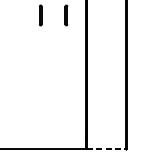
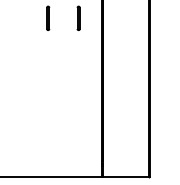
line: (106, 148) -> (126, 176), dashed -> solid

